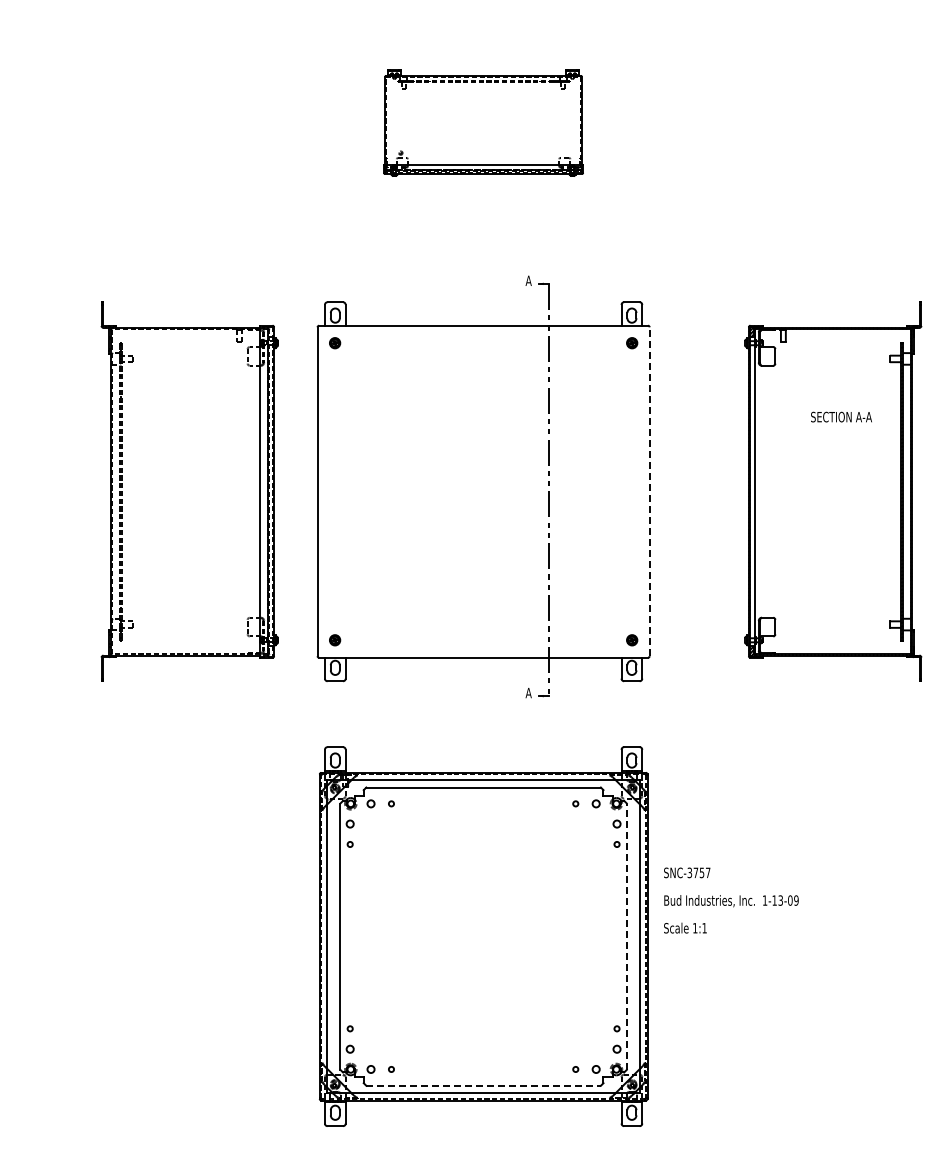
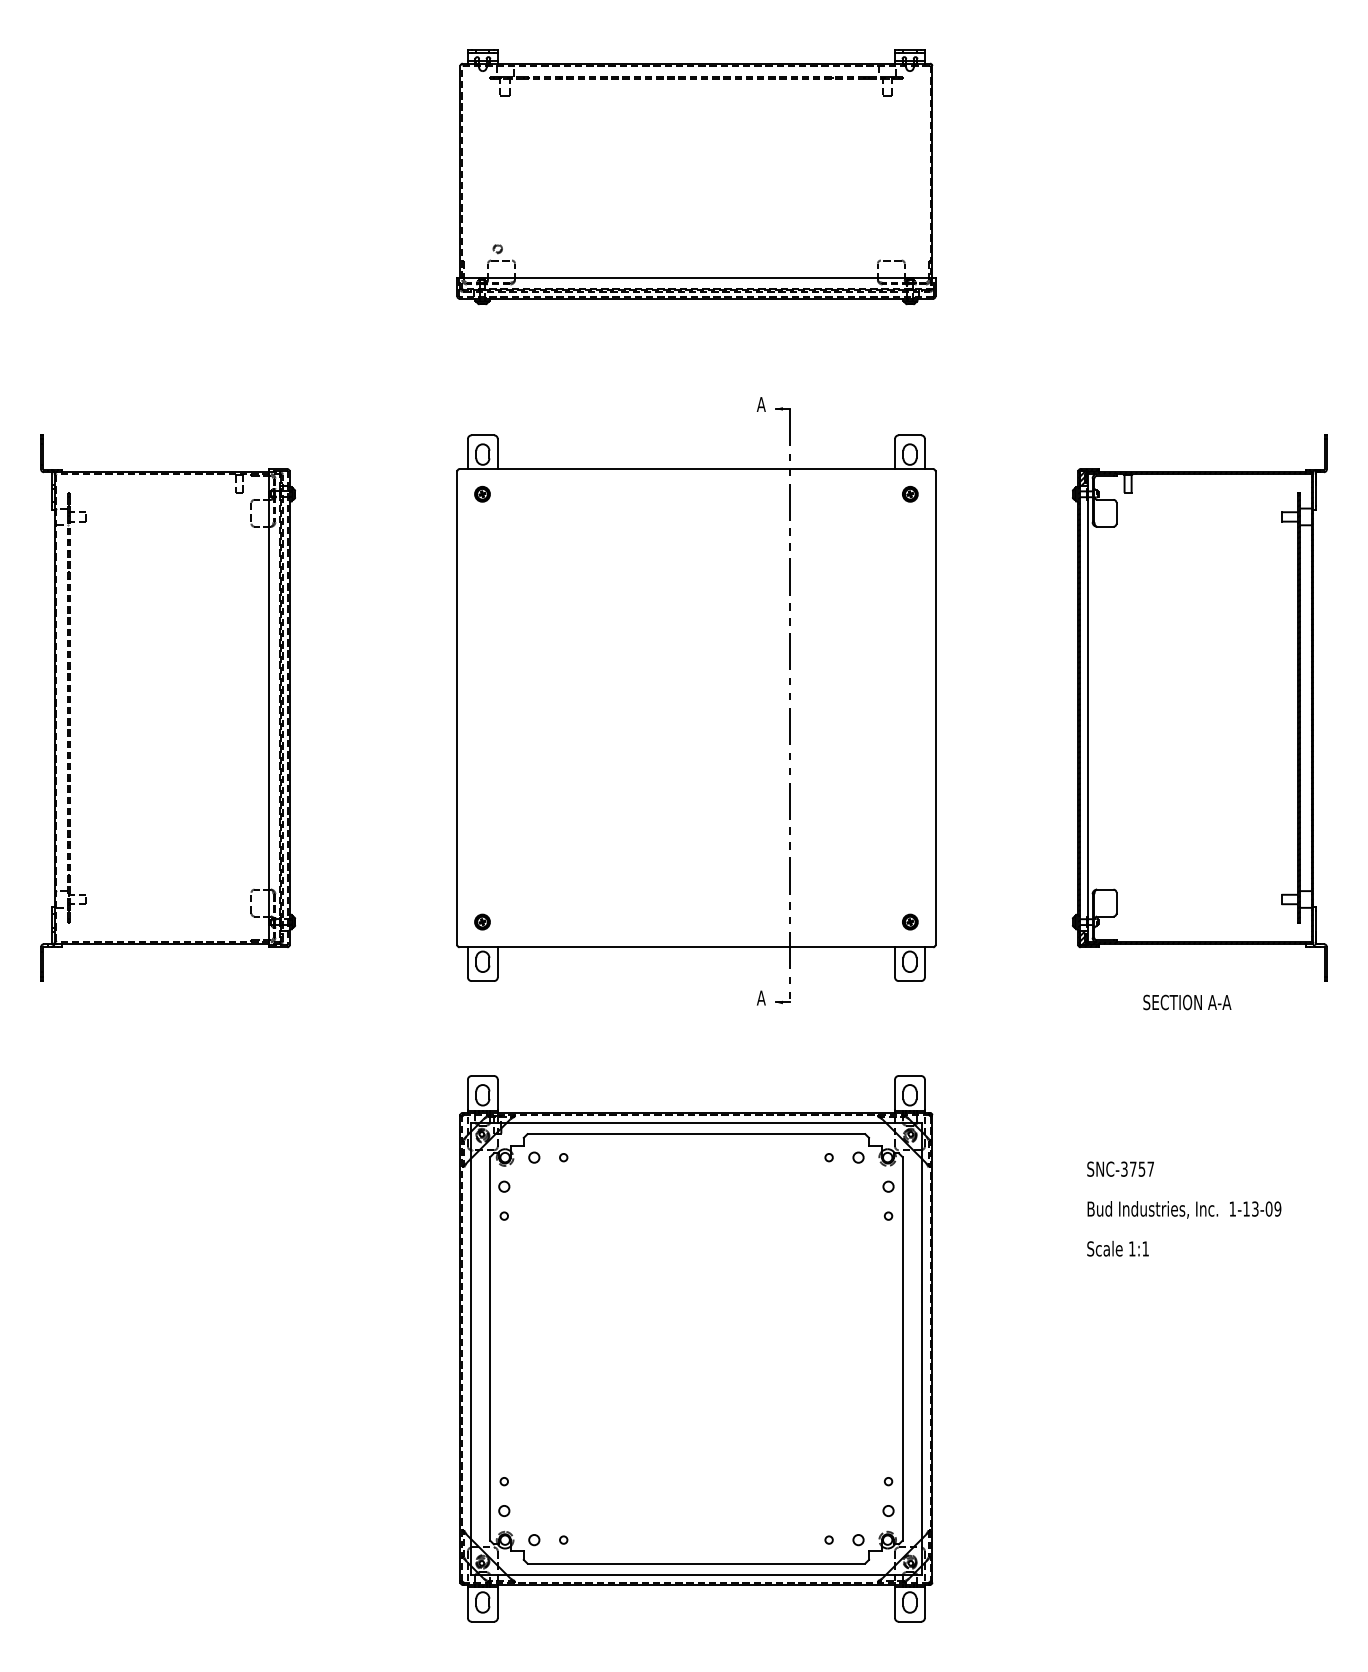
part: (483, 123) -> (696, 177), size x1.67
text: (841, 416) -> (1187, 1001), moved
part: (189, 491) -> (167, 707), moved
line: (649, 491) -> (935, 707), dashed -> solid
text: (731, 900) -> (1184, 1208), moved
line: (626, 936) -> (902, 1348), dashed -> solid
line: (484, 1085) -> (697, 1563), dashed -> solid

